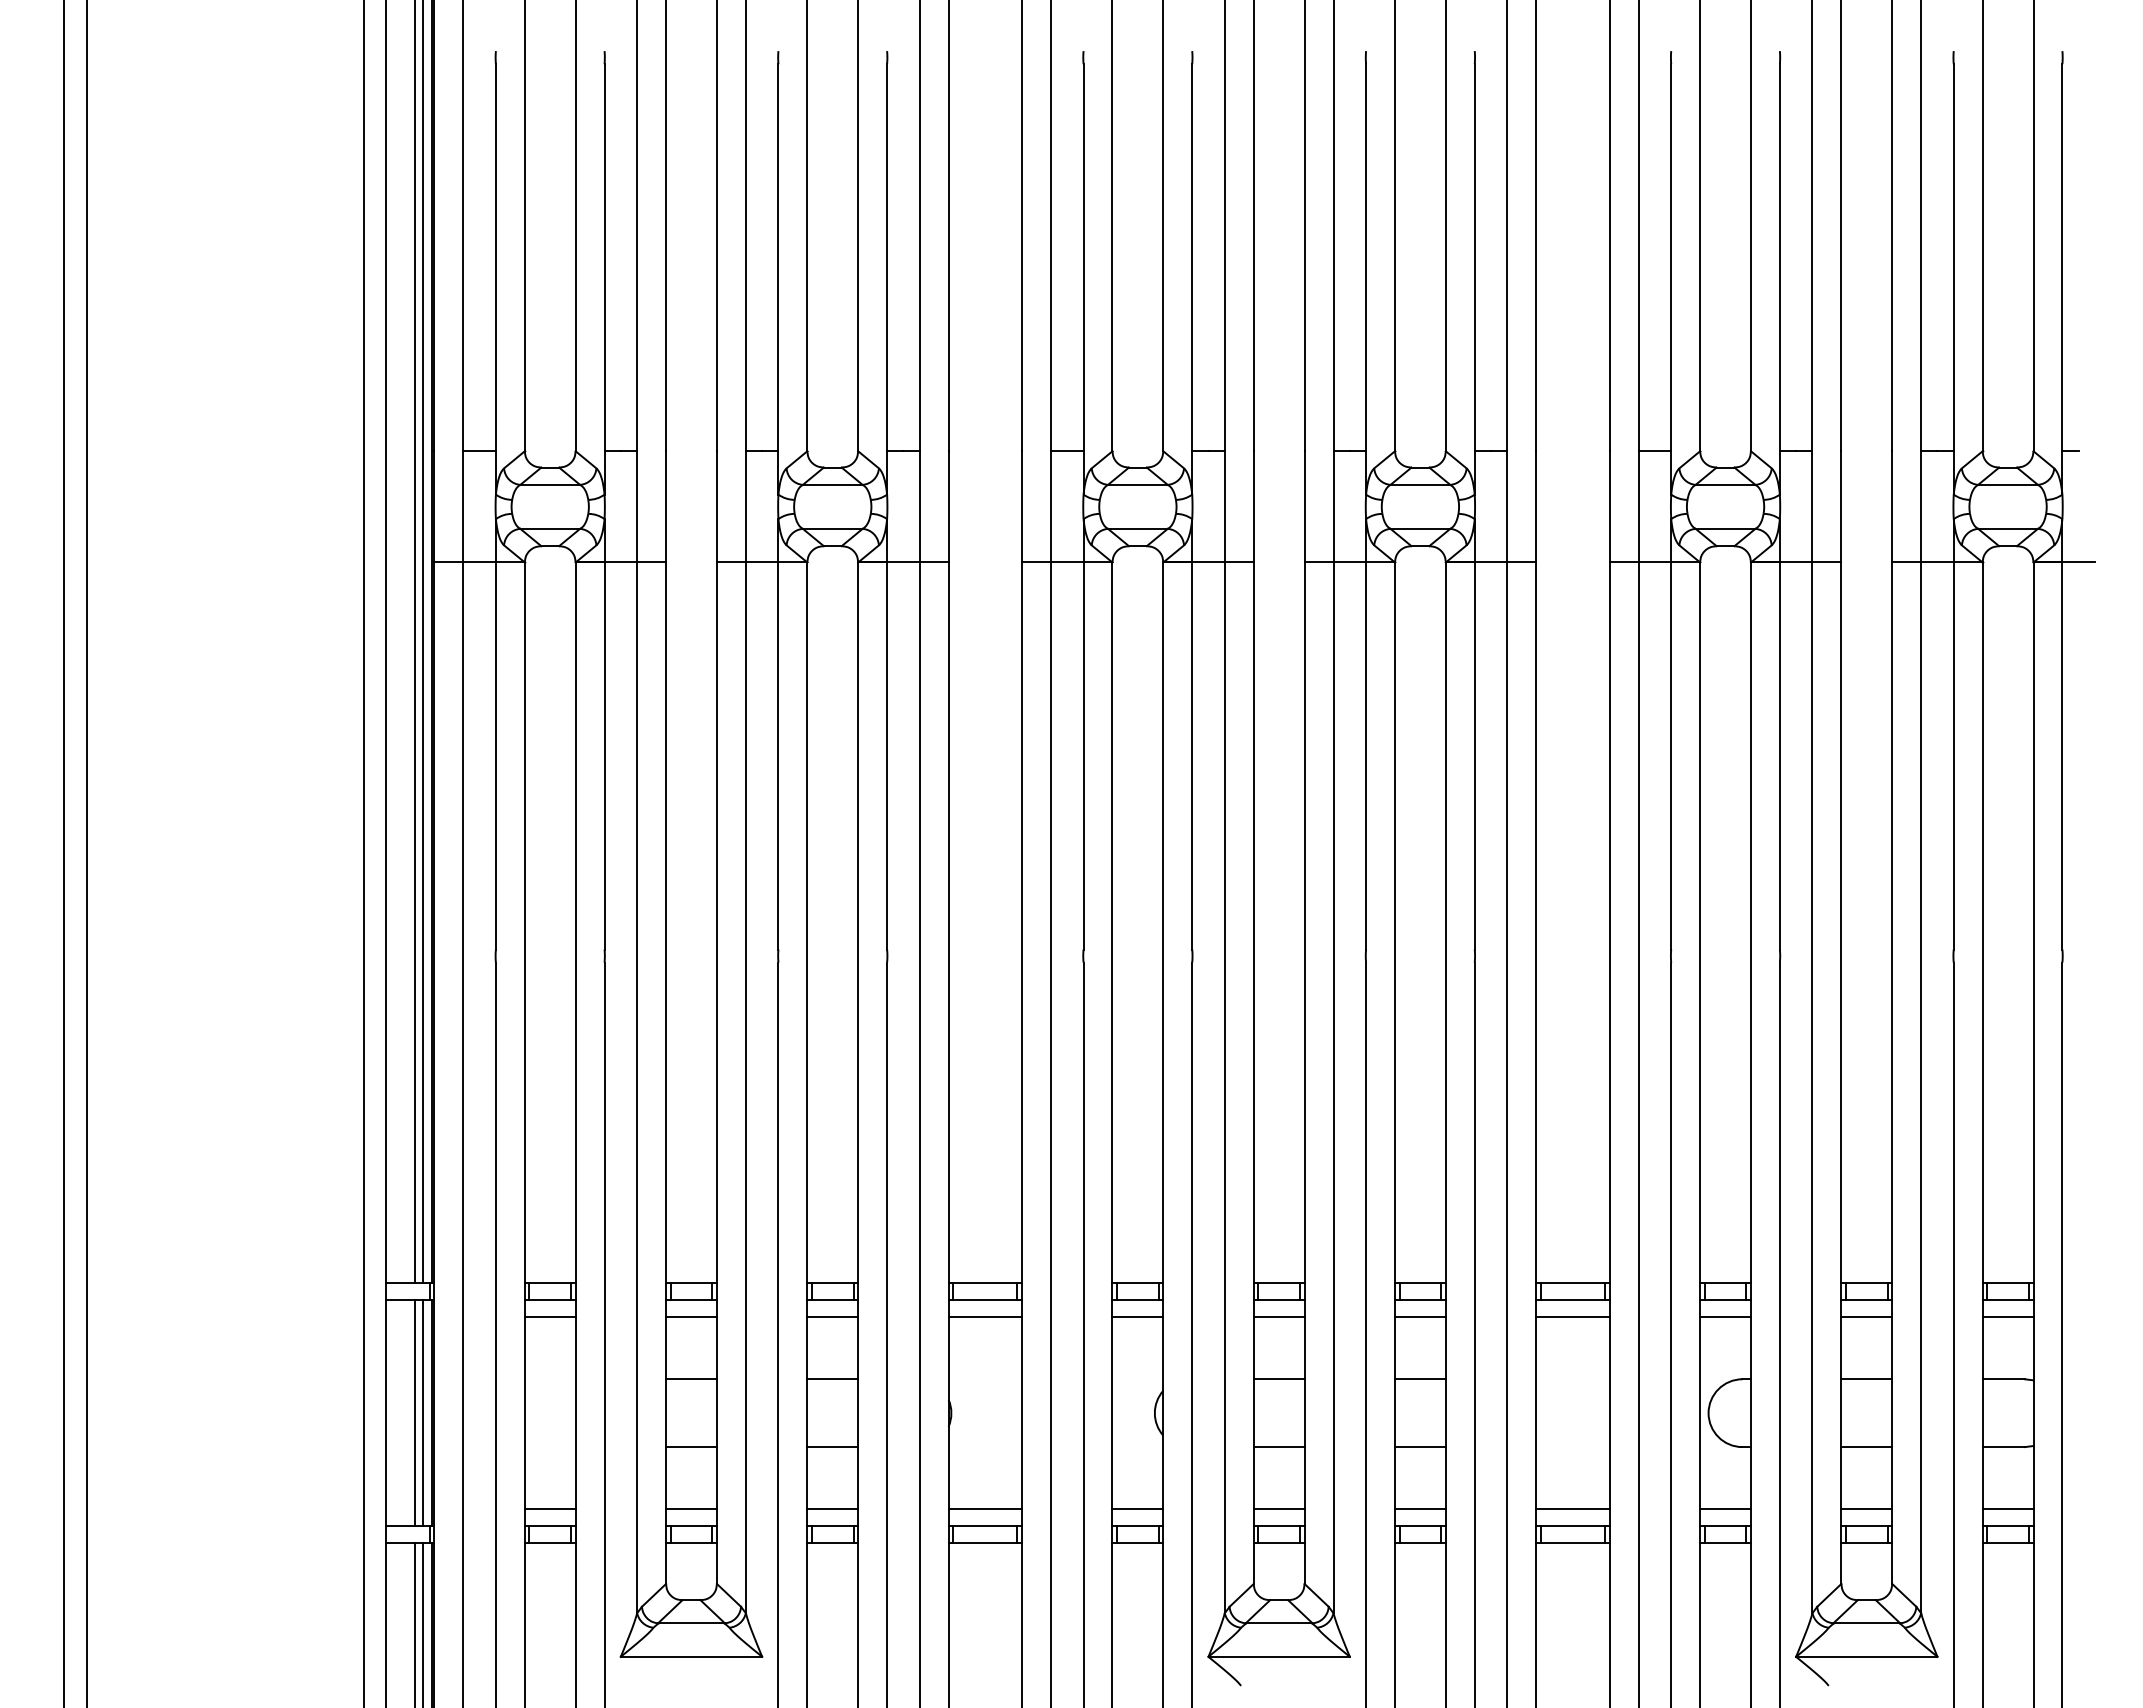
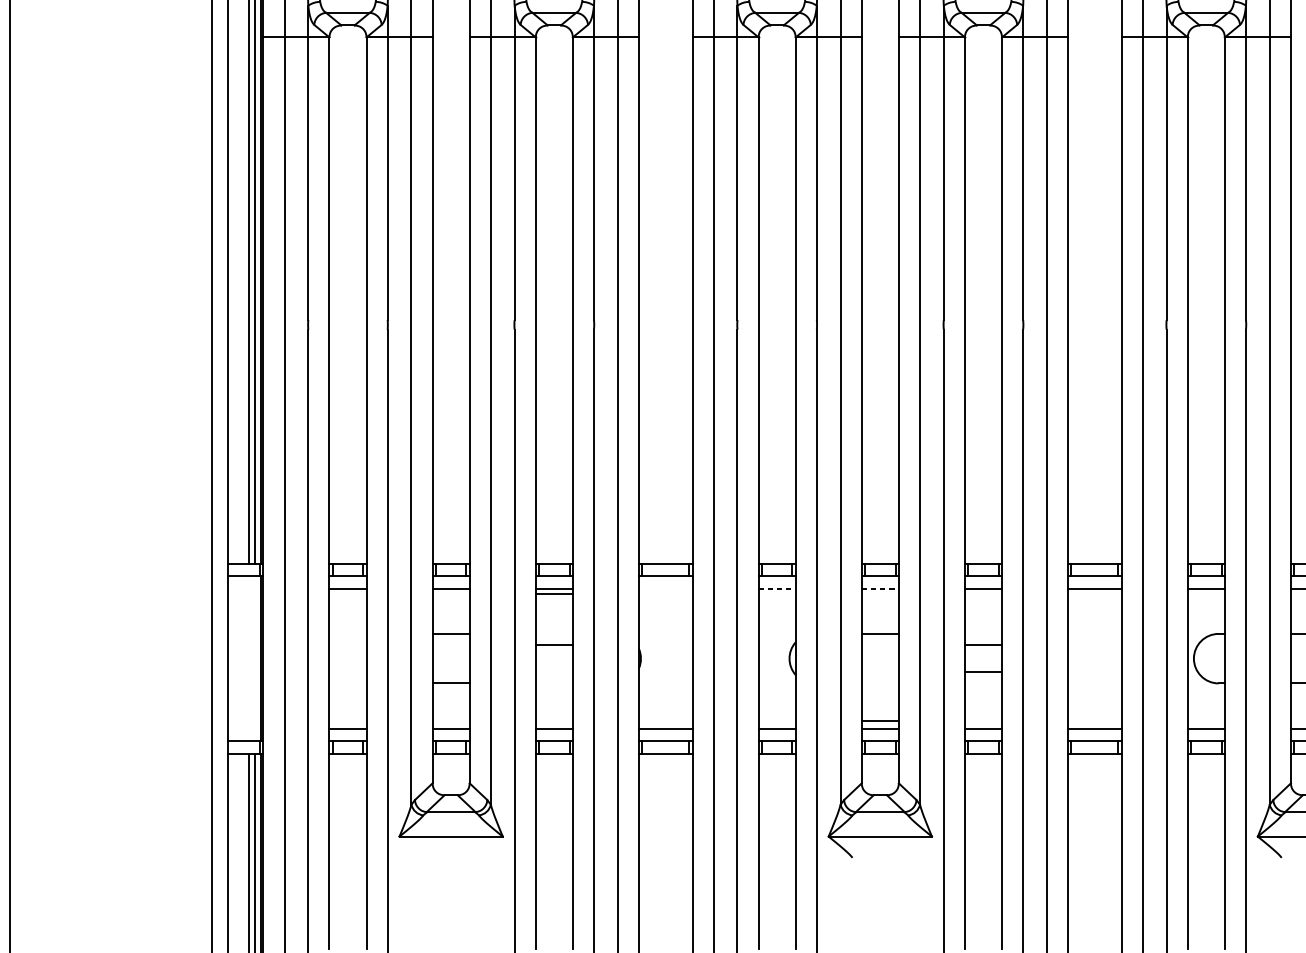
line: (985, 1317) -> (665, 588), removed
line: (1138, 1317) -> (777, 588), solid -> dashed
line: (1279, 1317) -> (880, 588), solid -> dashed
line: (832, 1379) -> (554, 594), moved
line: (1419, 1379) -> (982, 672), moved
line: (414, 1413) -> (248, 658), removed
line: (423, 1413) -> (255, 658), removed
line: (832, 1447) -> (554, 645), moved
line: (1278, 1447) -> (879, 721), moved
line: (1419, 1447) -> (982, 645), moved

